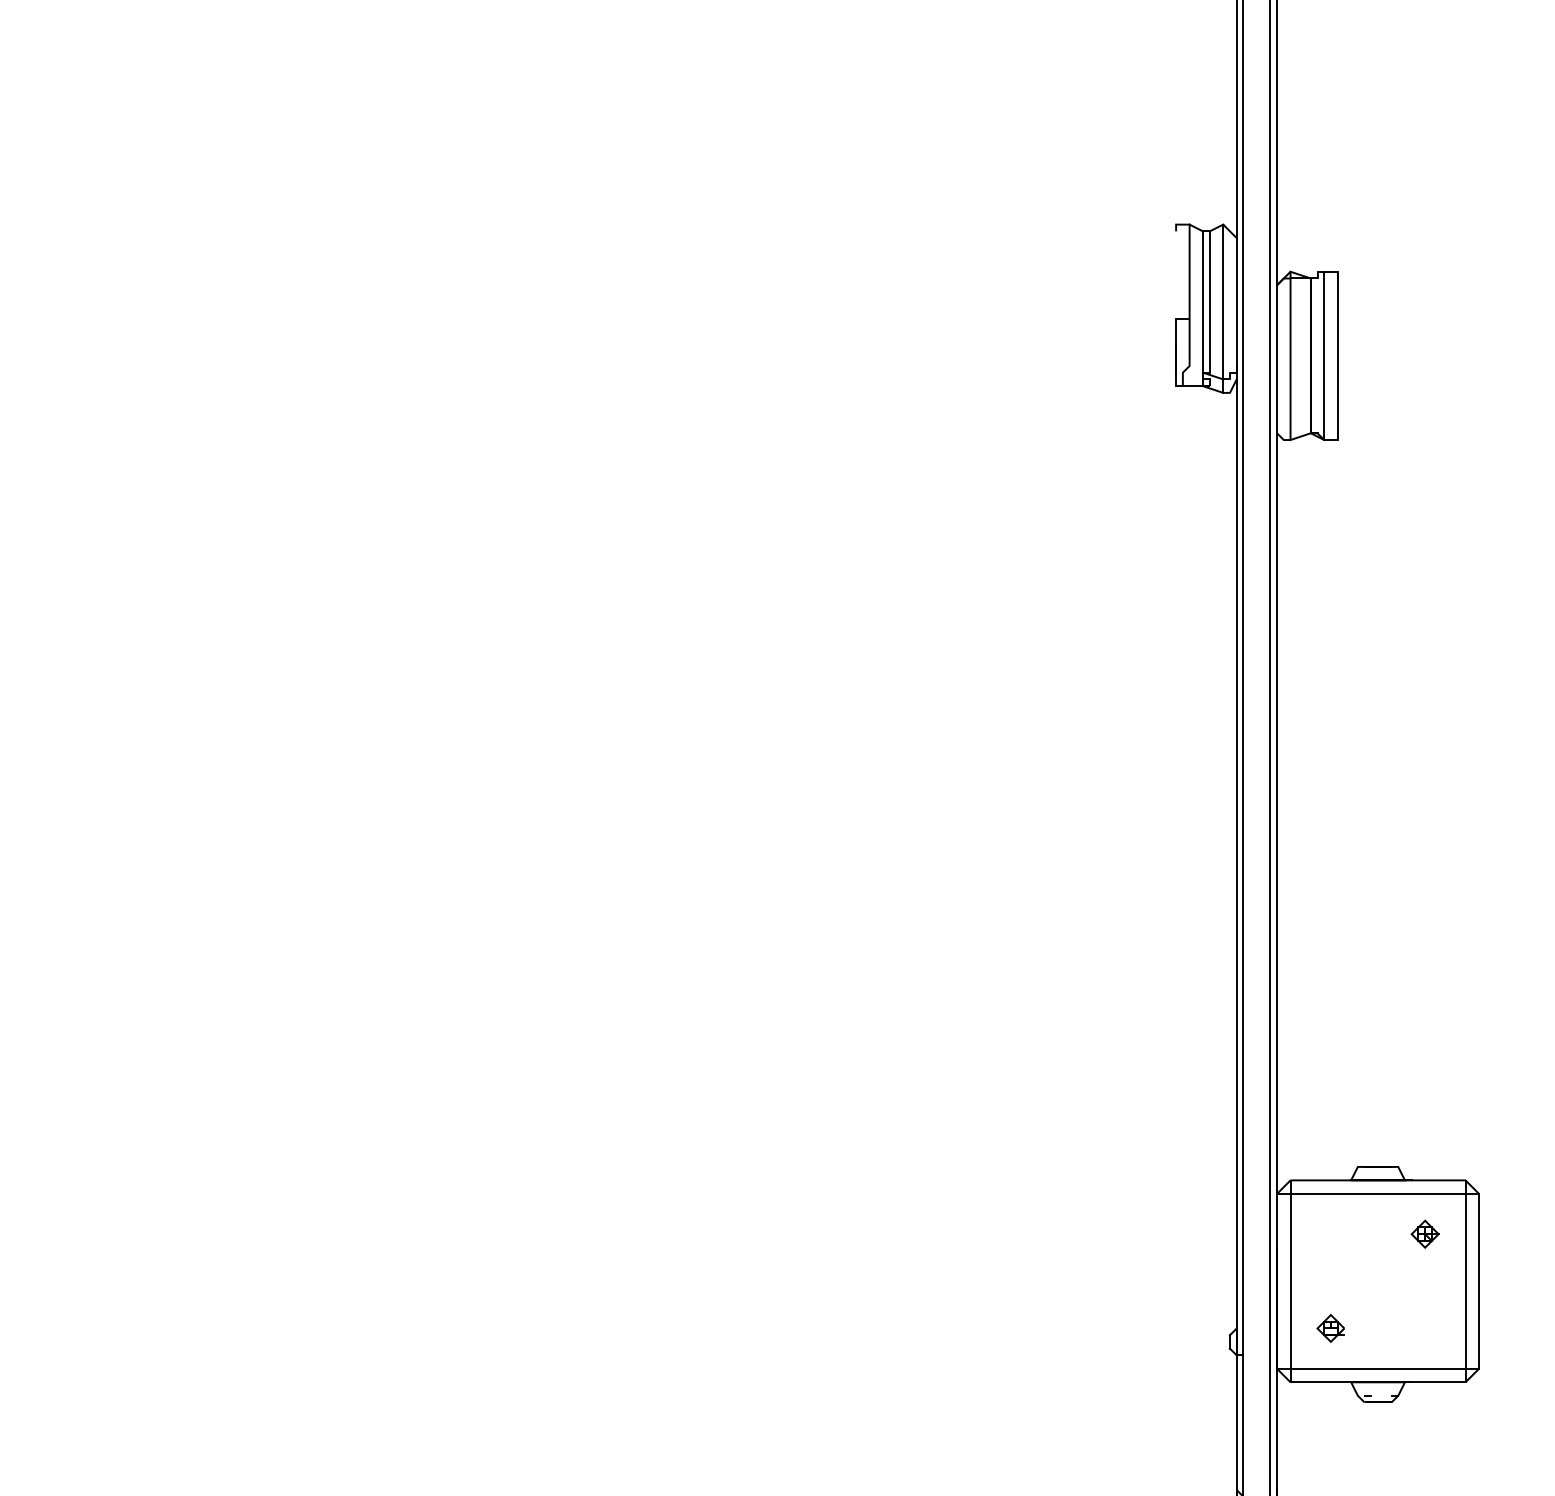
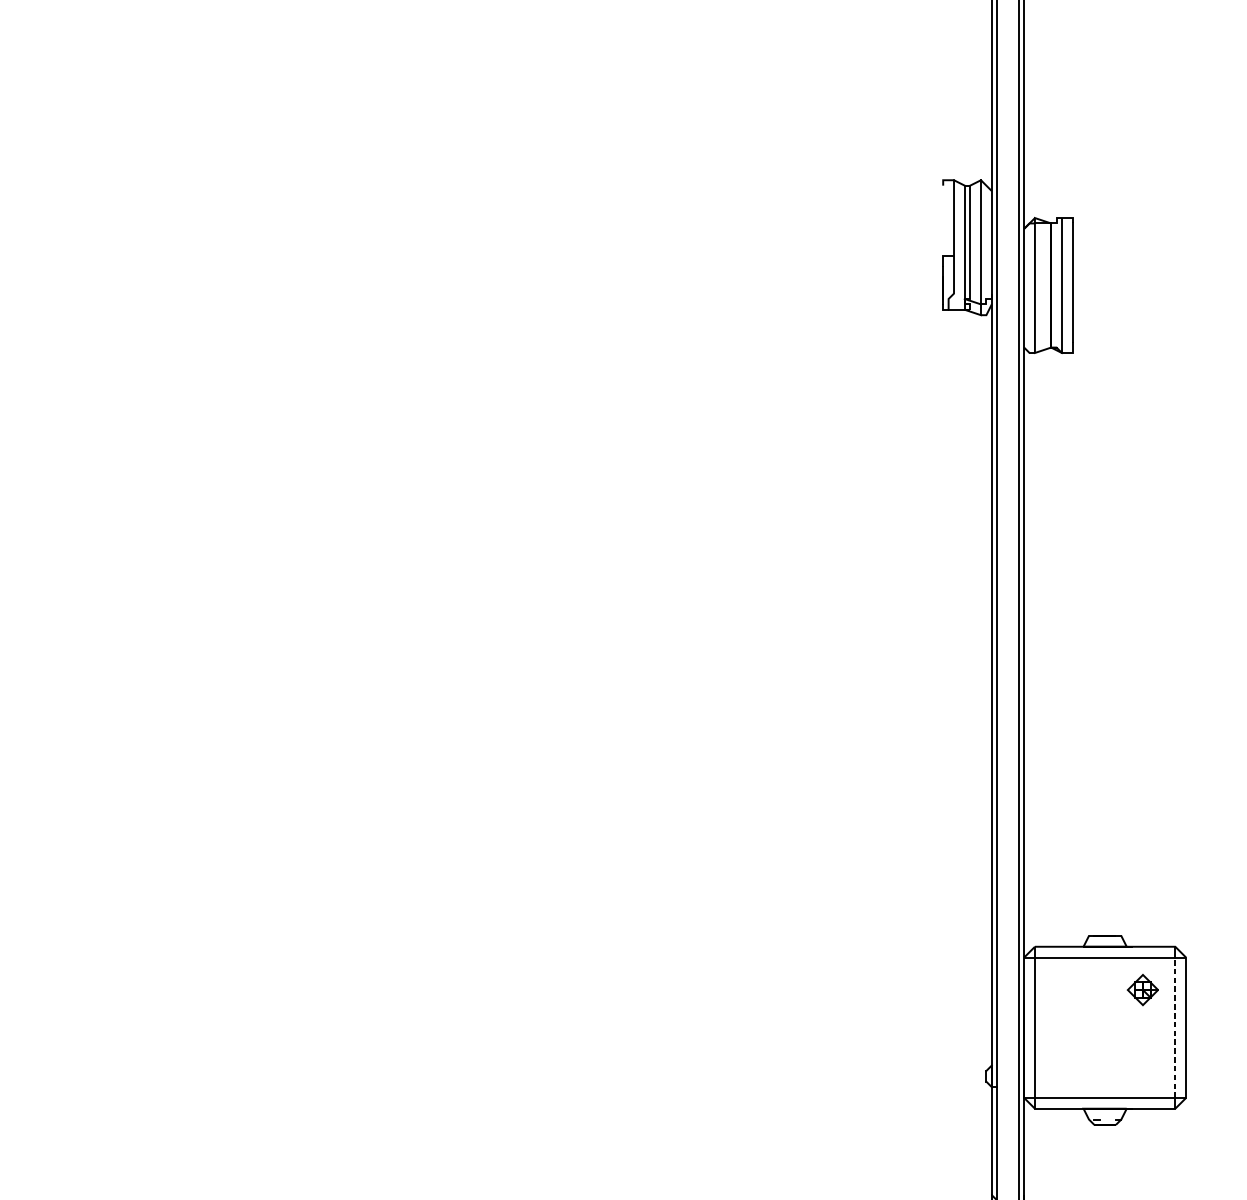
part: (1424, 1233) -> (1142, 989), size x1.4
line: (1465, 1280) -> (1175, 1027), solid -> dashed
part: (1330, 1328) -> (1067, 1065), removed

